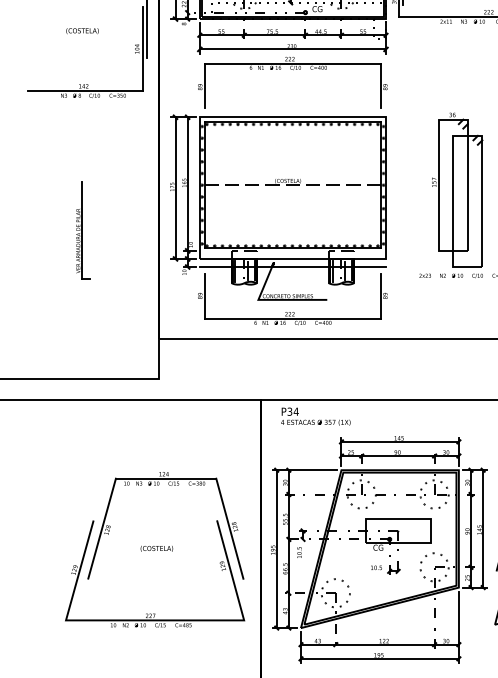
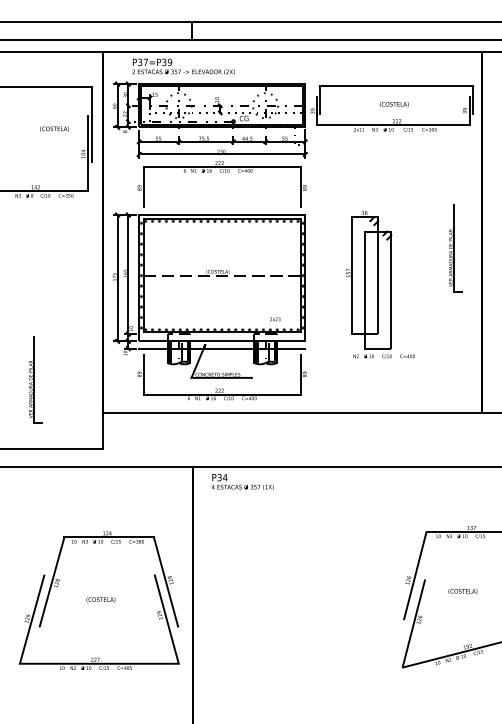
text: (82, 30) -> (54, 128), moved
part: (83, 229) -> (35, 379), moved
text: (425, 275) -> (275, 319), moved
part: (379, 549) -> (299, 600), removed

